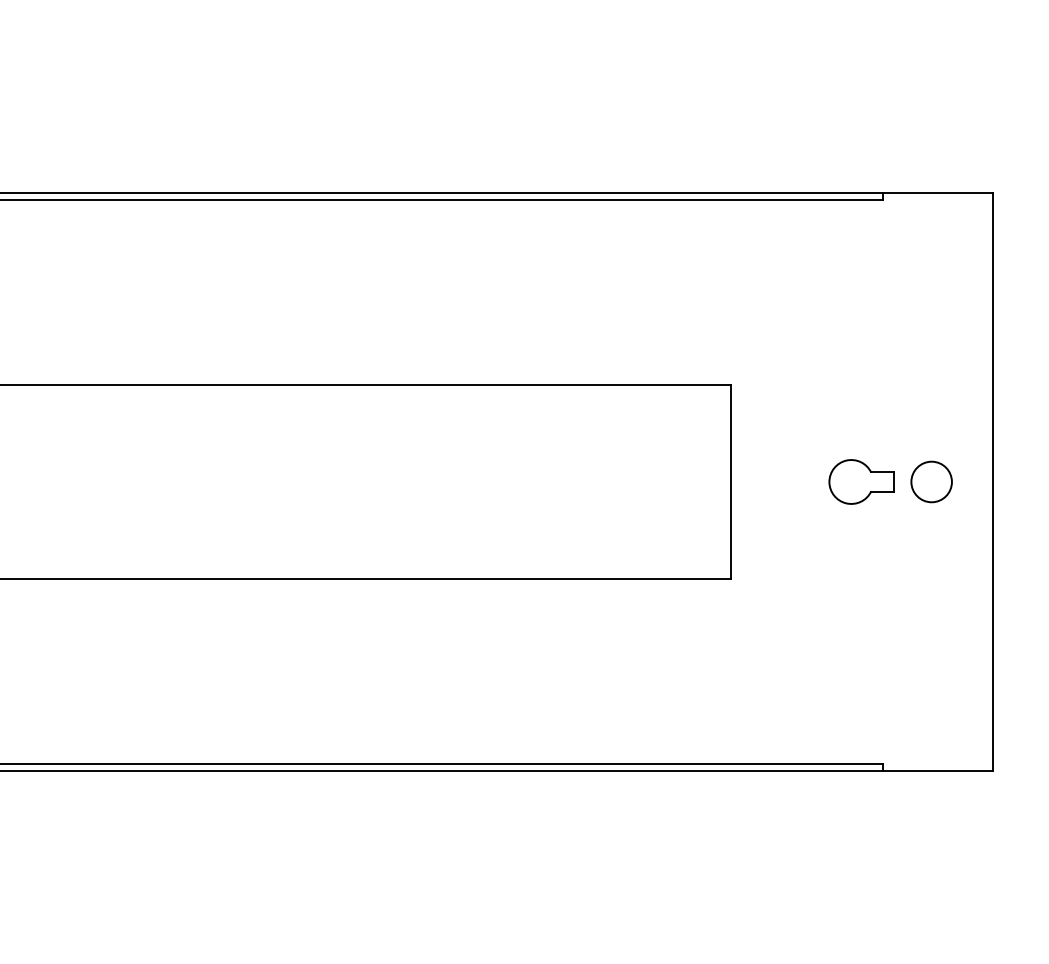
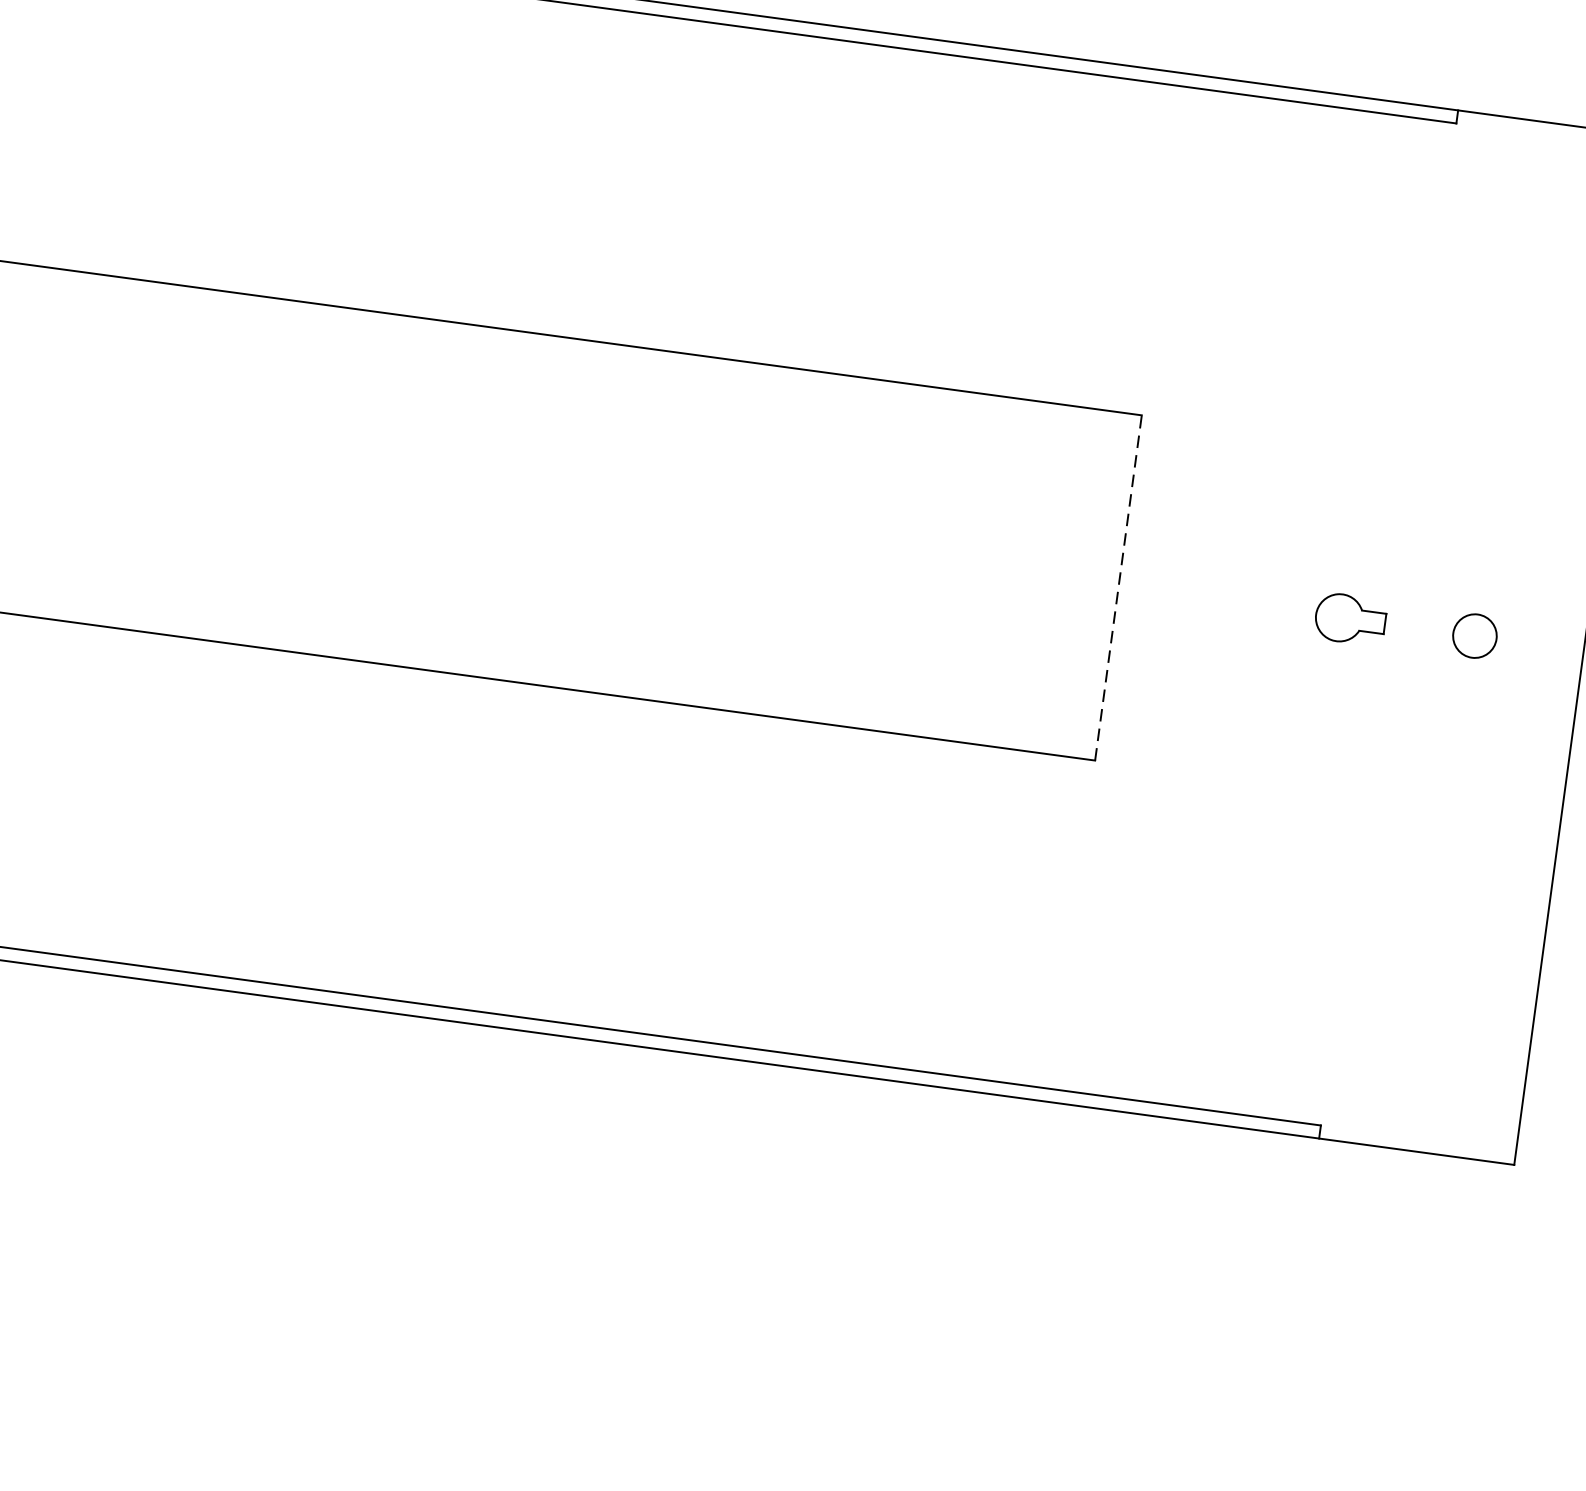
line: (730, 481) -> (1117, 586), solid -> dashed
part: (861, 481) -> (1350, 618), size x0.6
circle: (931, 481) -> (1474, 635), size x0.6

